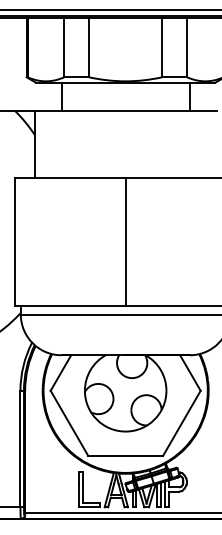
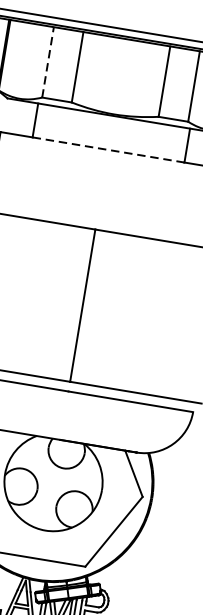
line: (64, 47) -> (48, 62), solid -> dashed
line: (125, 111) -> (108, 150), solid -> dashed

